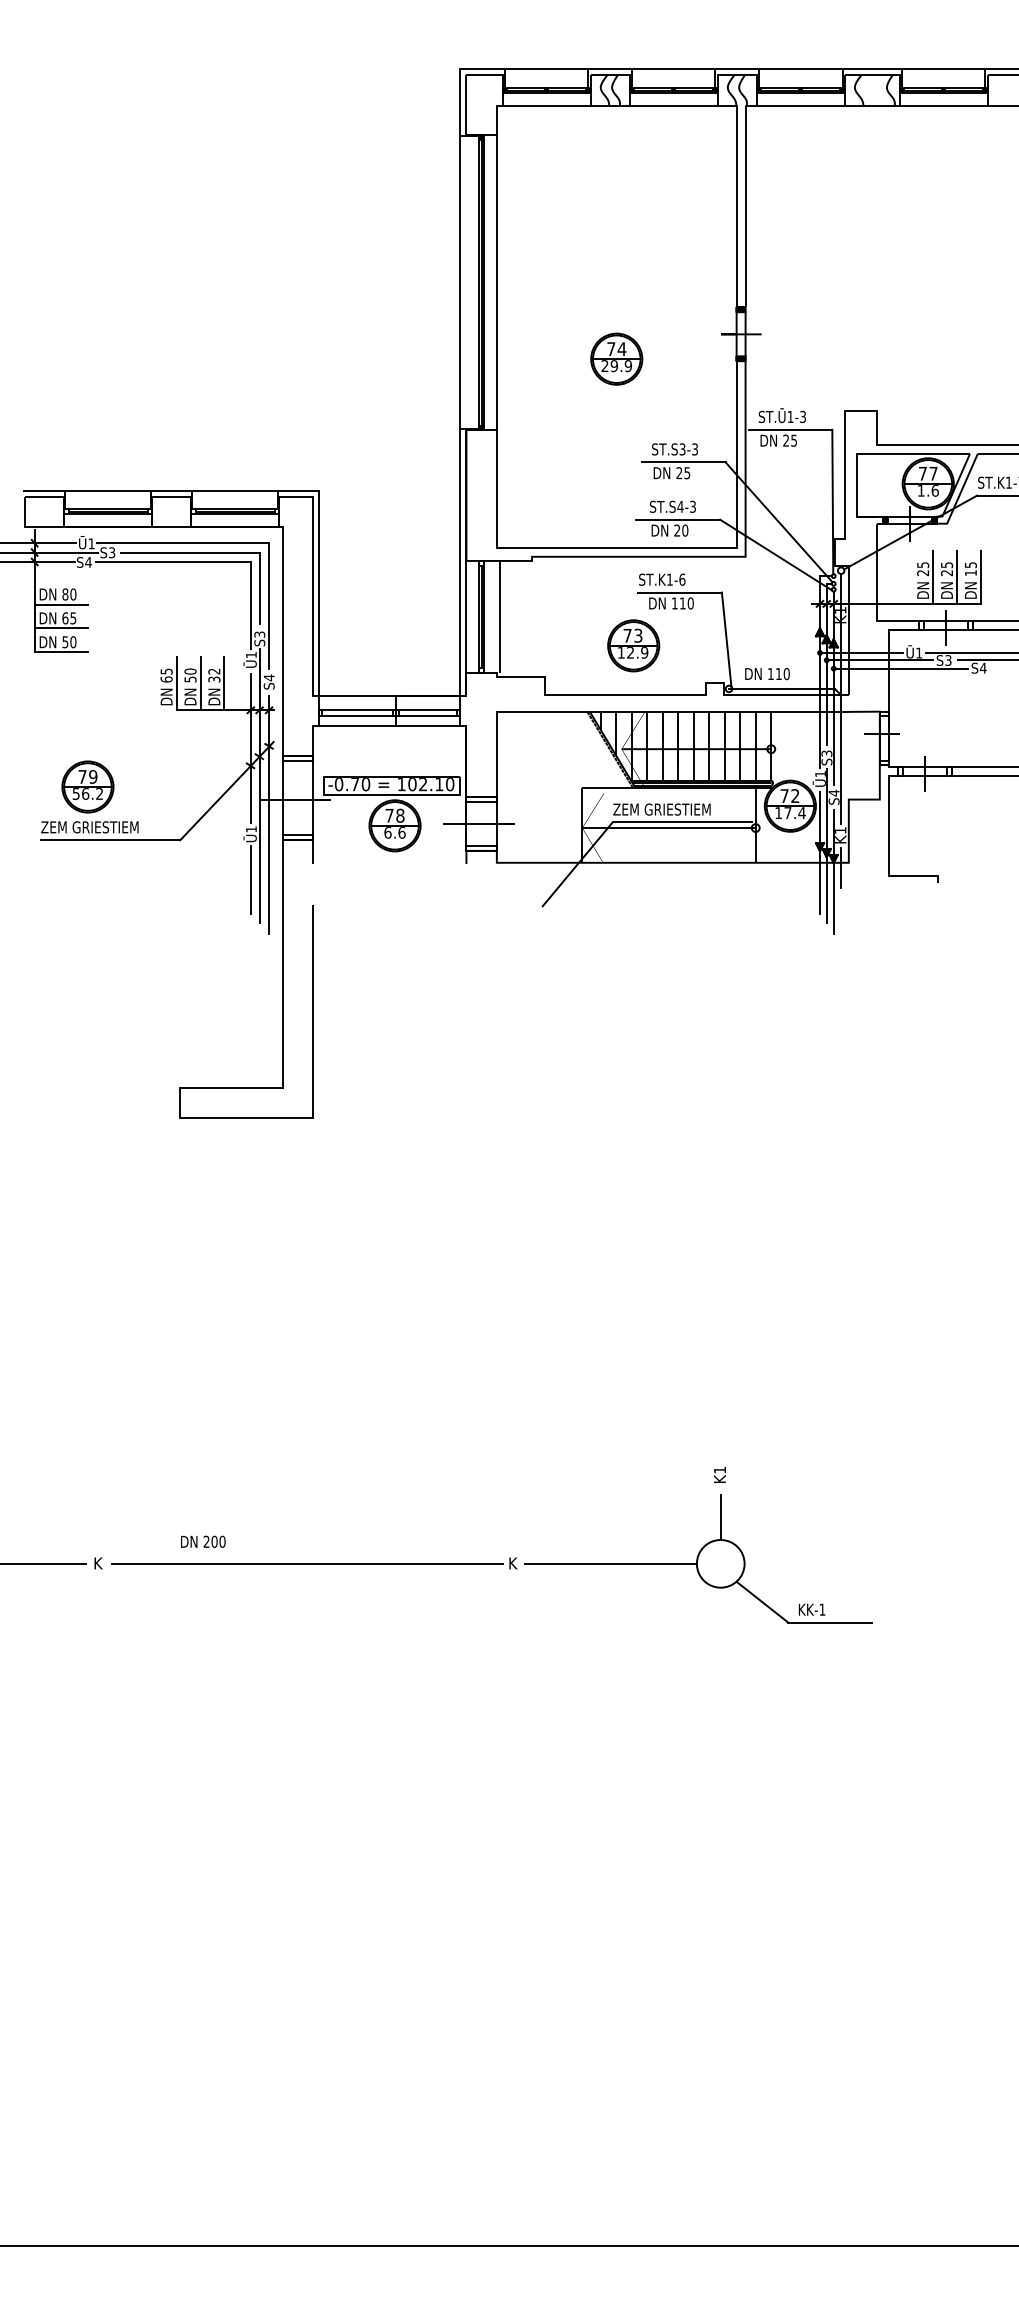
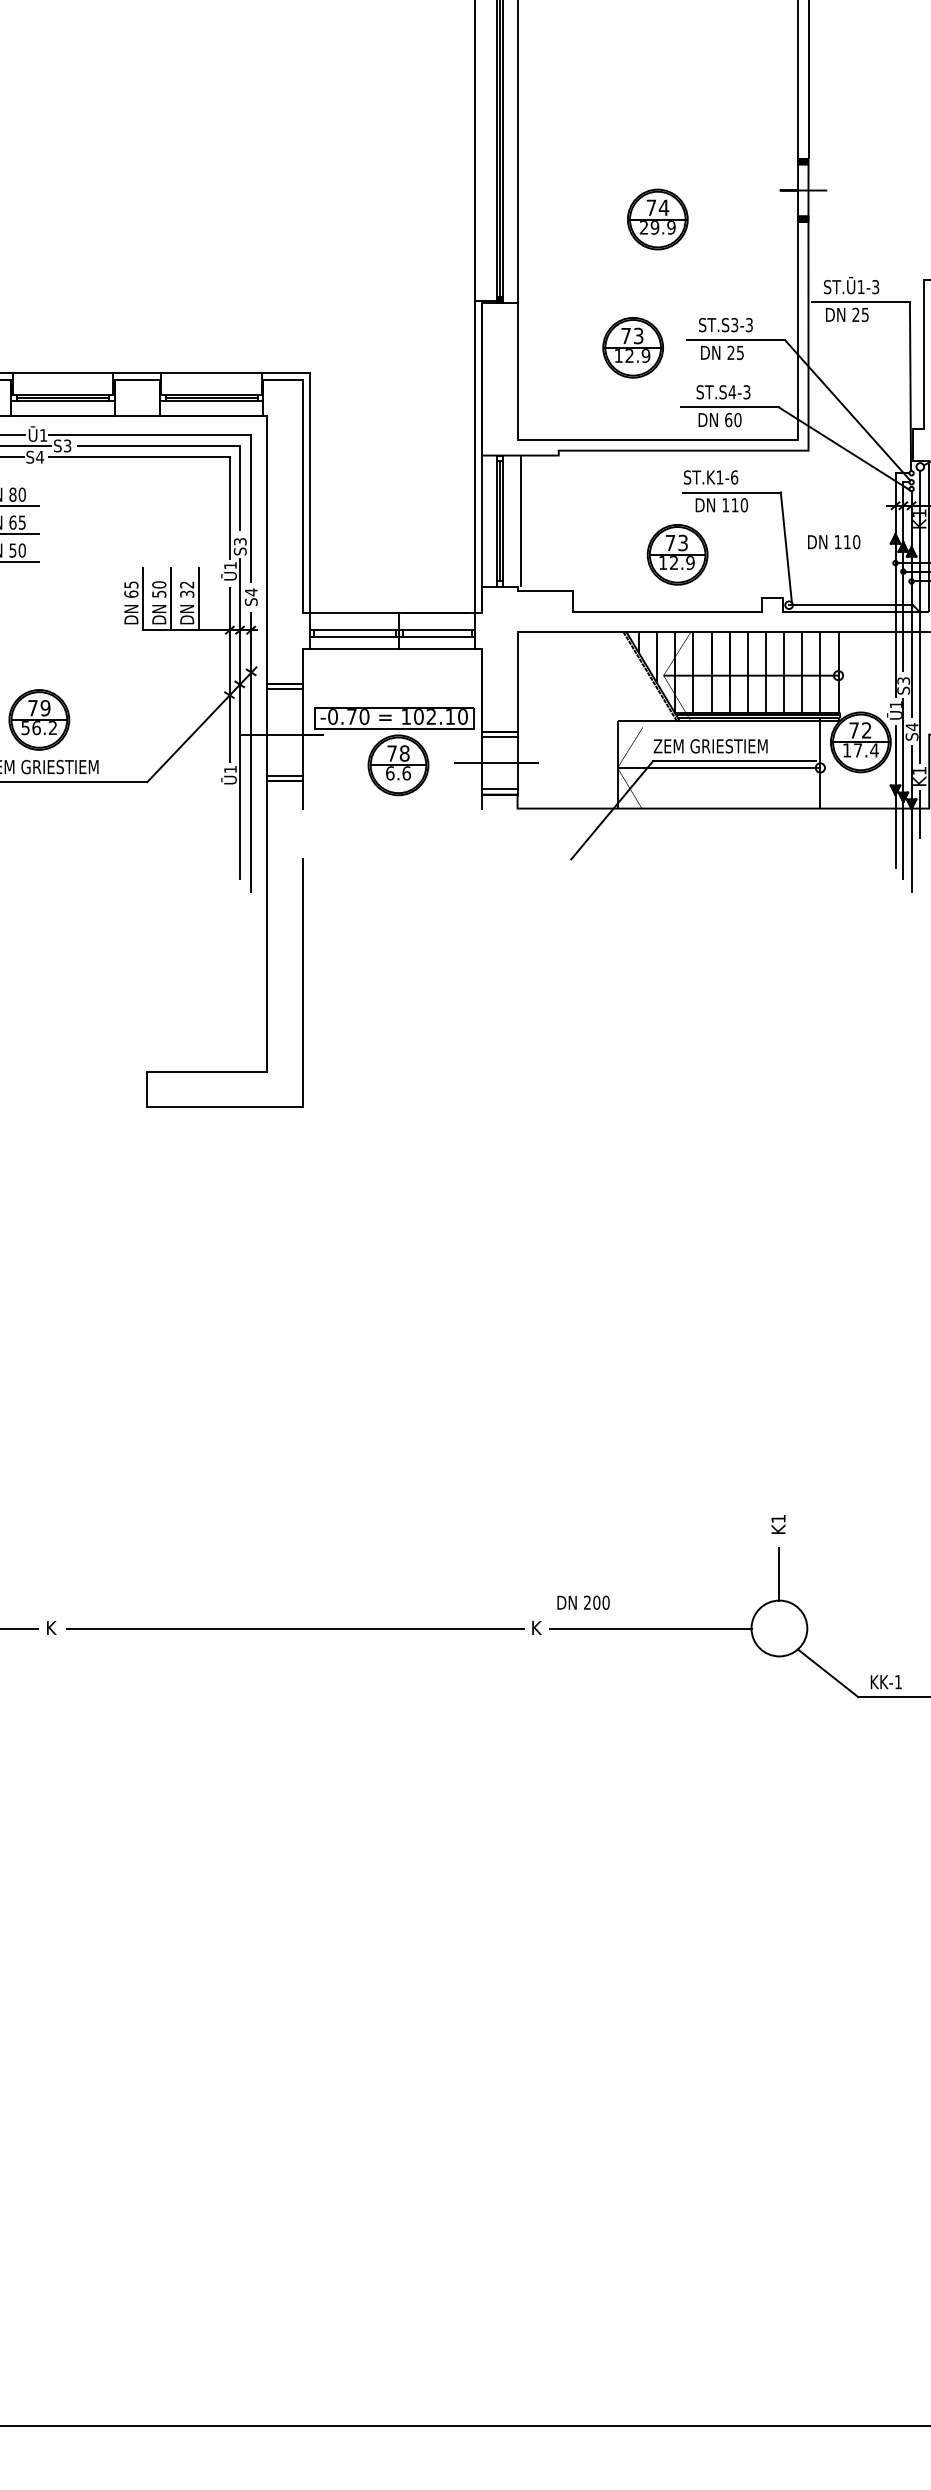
part: (595, 468) -> (632, 347), added
text: (677, 530) -> (728, 419), 20 -> 60
text: (767, 674) -> (834, 542), moved
line: (250, 879) -> (229, 828), removed
text: (203, 1541) -> (583, 1602), moved

